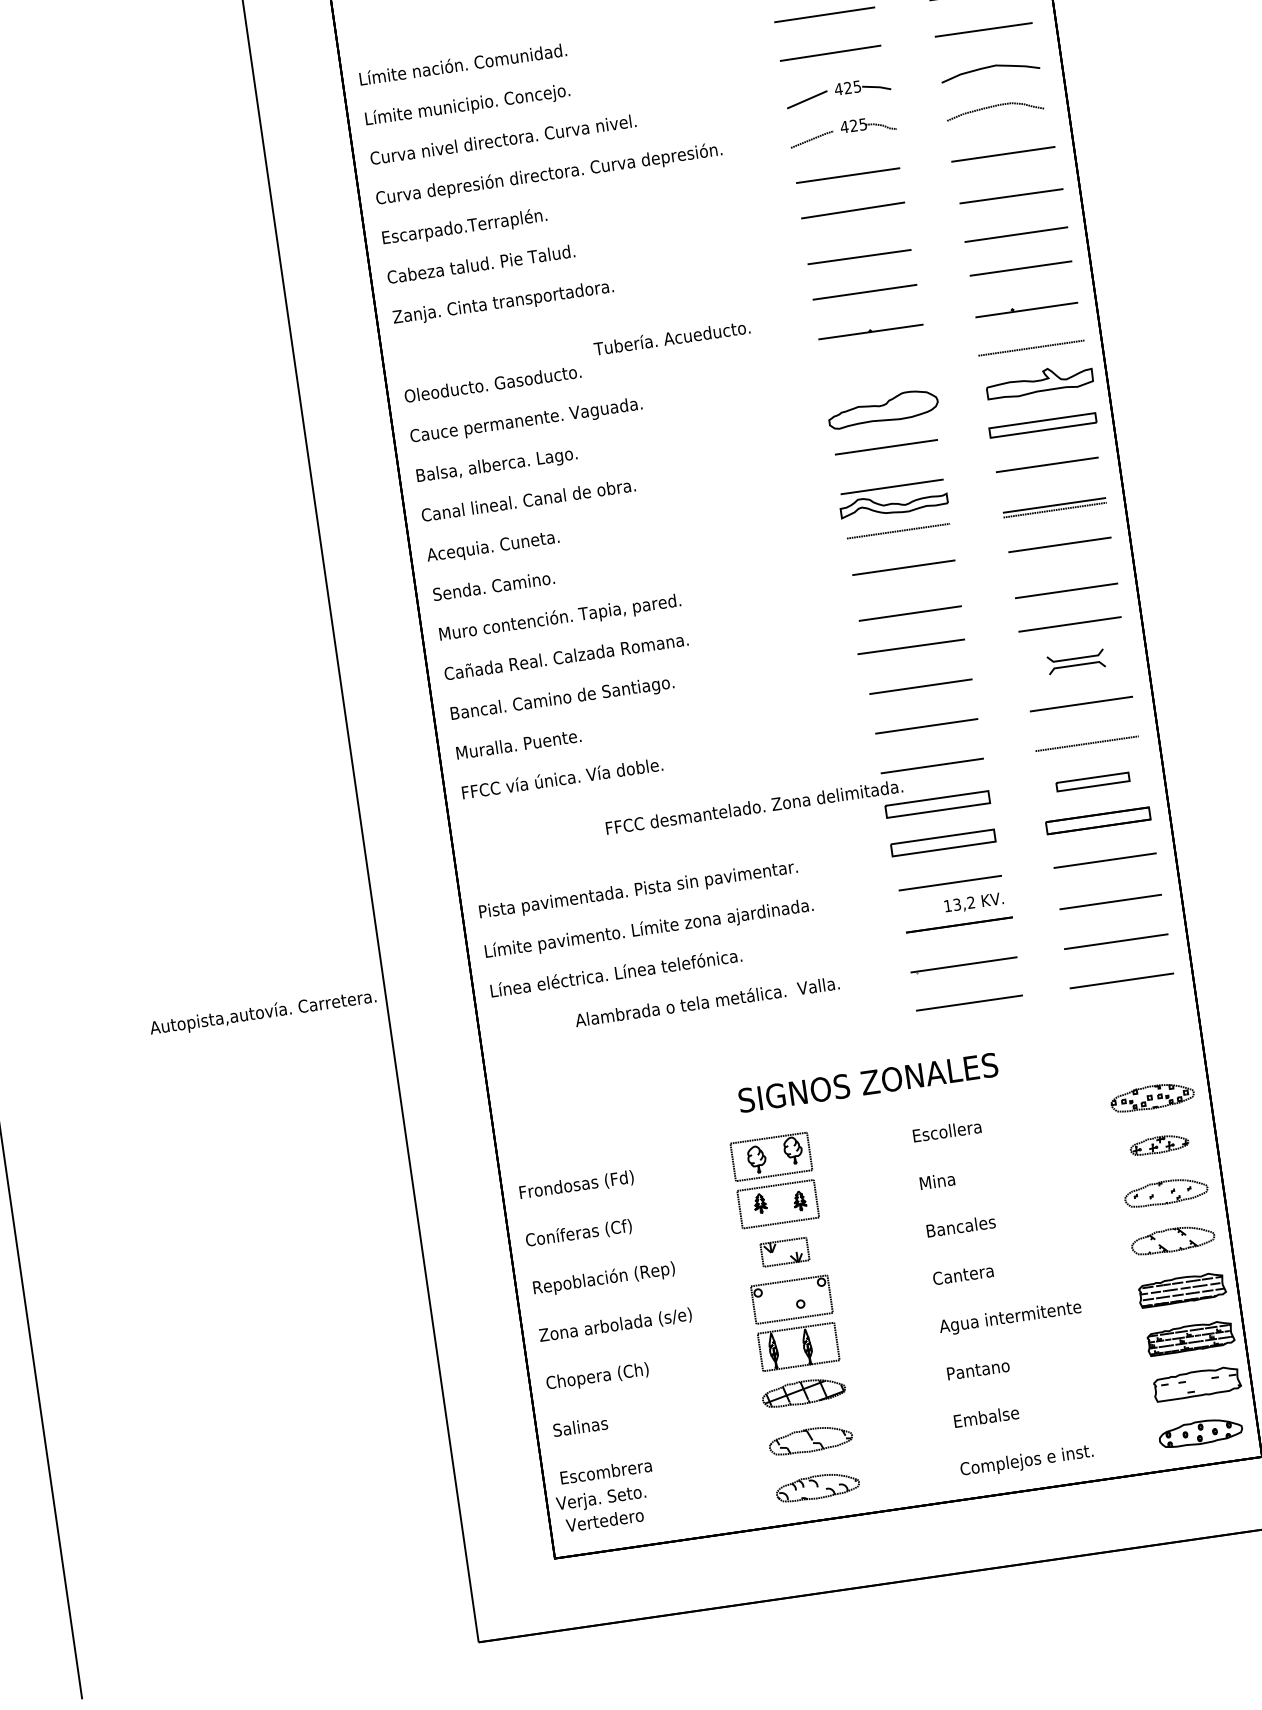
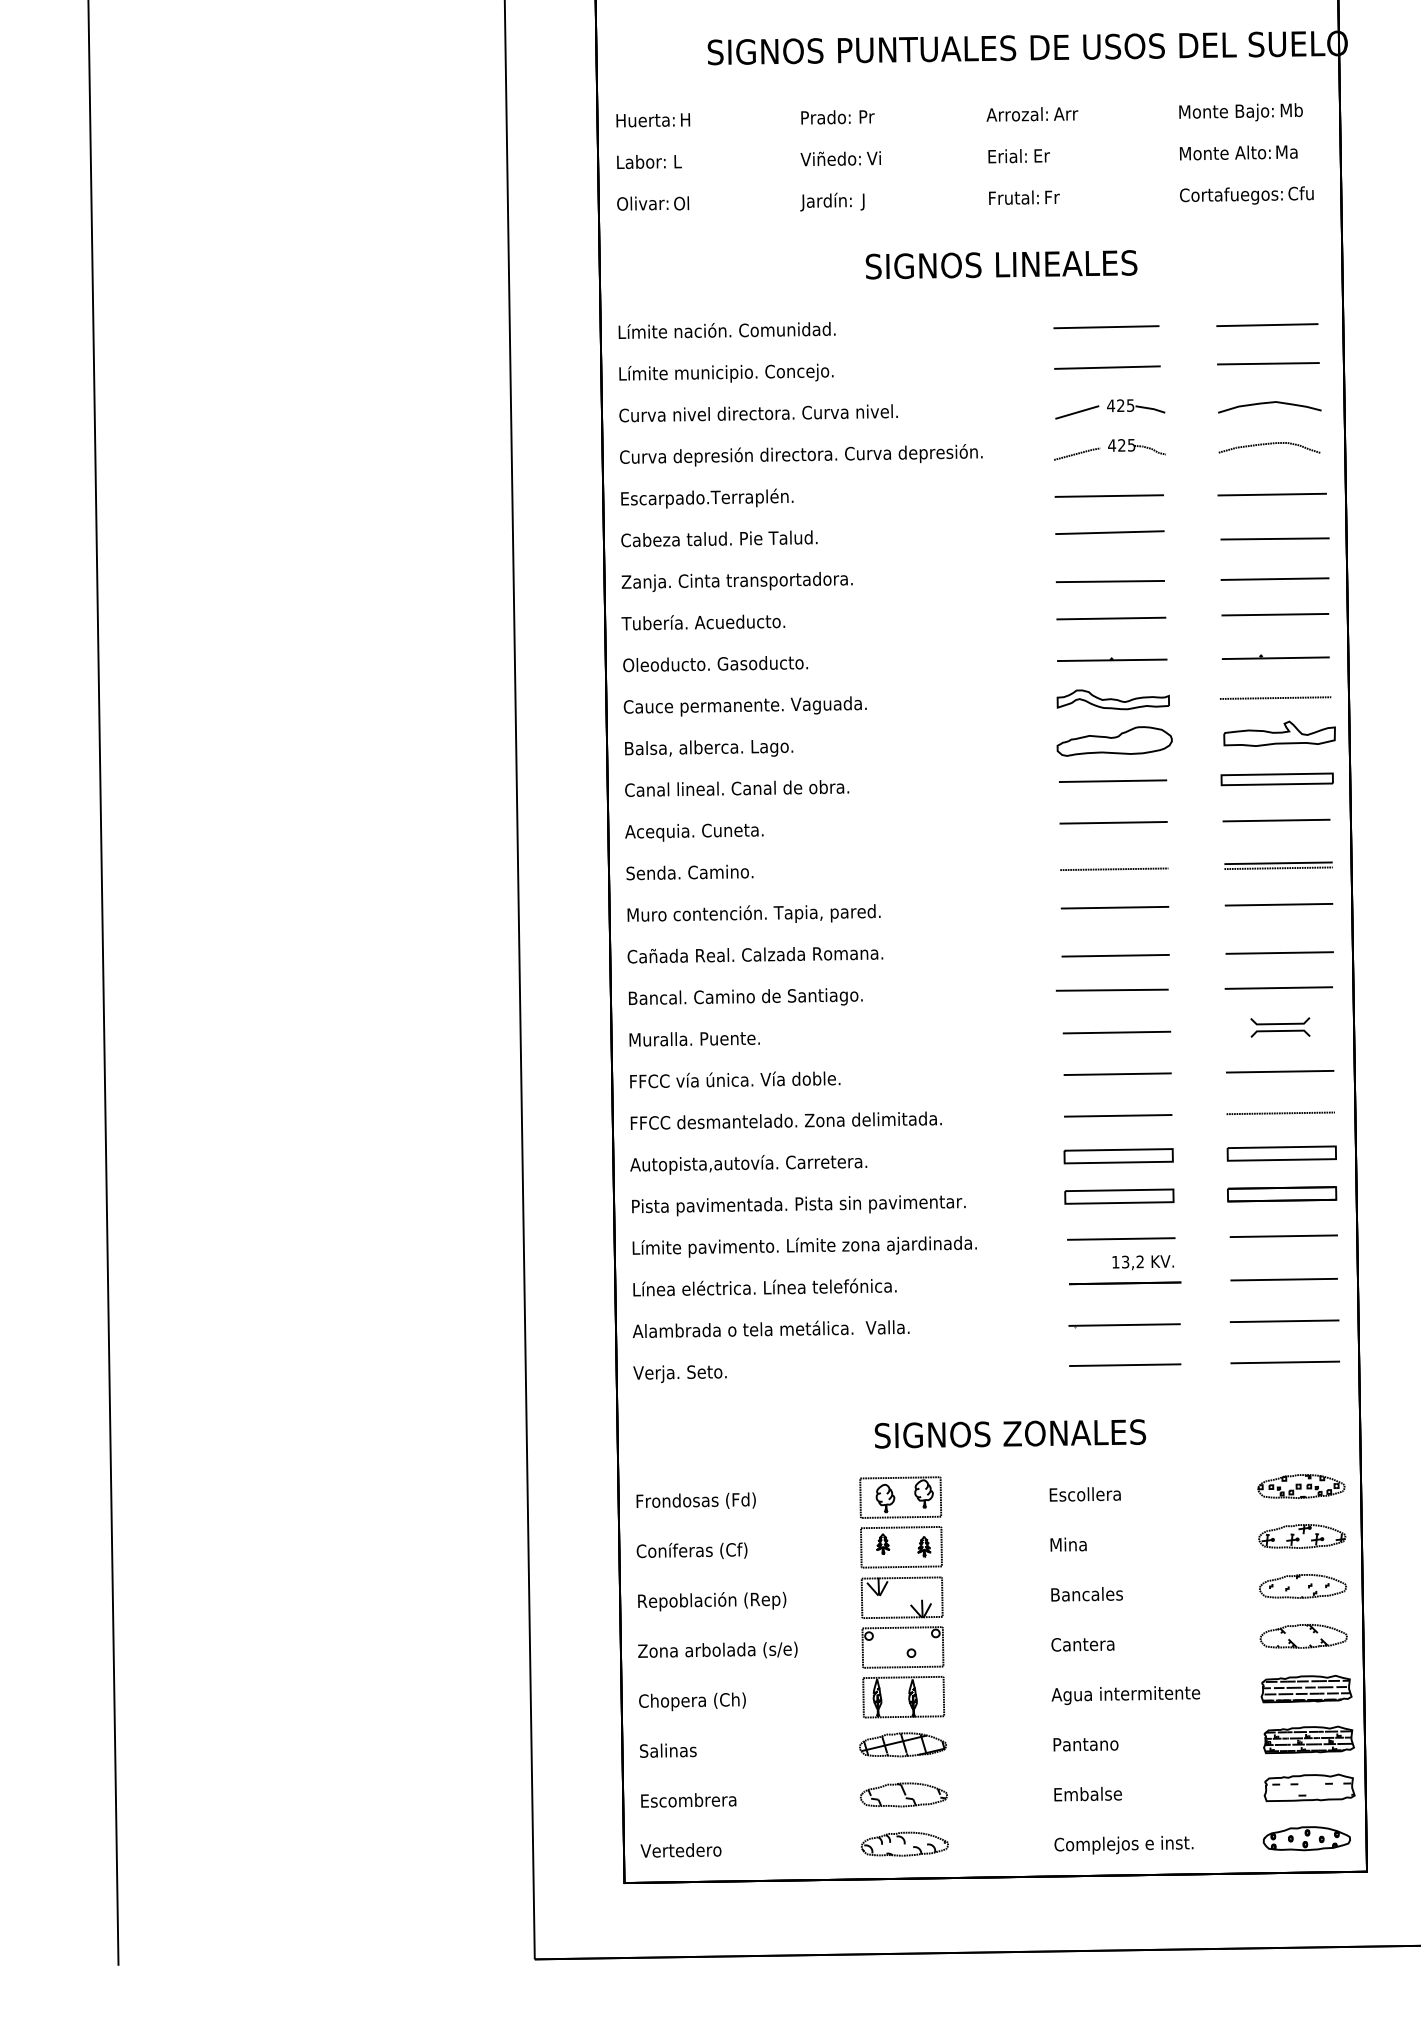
text: (672, 338) -> (703, 622), moved
part: (893, 503) -> (1112, 699), moved
part: (1092, 781) -> (1281, 1153), size x1.43
text: (753, 807) -> (785, 1120), moved
text: (706, 1002) -> (770, 1329), moved
text: (263, 1013) -> (748, 1164), moved
part: (1159, 1144) -> (1302, 1536), size x1.43
part: (784, 1252) -> (901, 1597), size x1.67
text: (600, 1498) -> (679, 1373), moved

